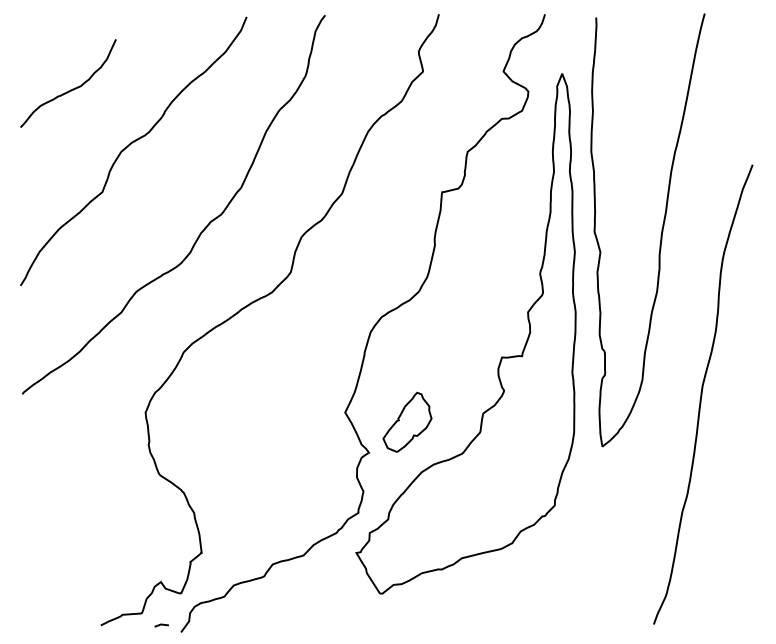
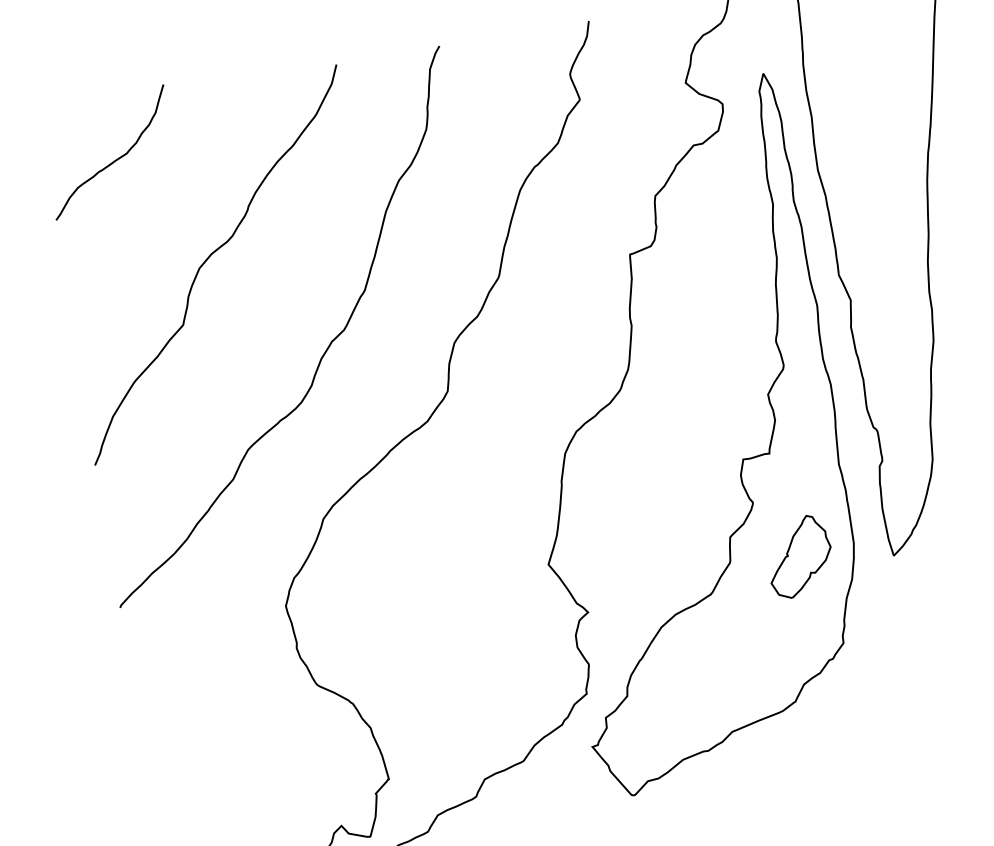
curve: (70, 89) -> (113, 159), moved
part: (407, 421) -> (799, 555), moved

